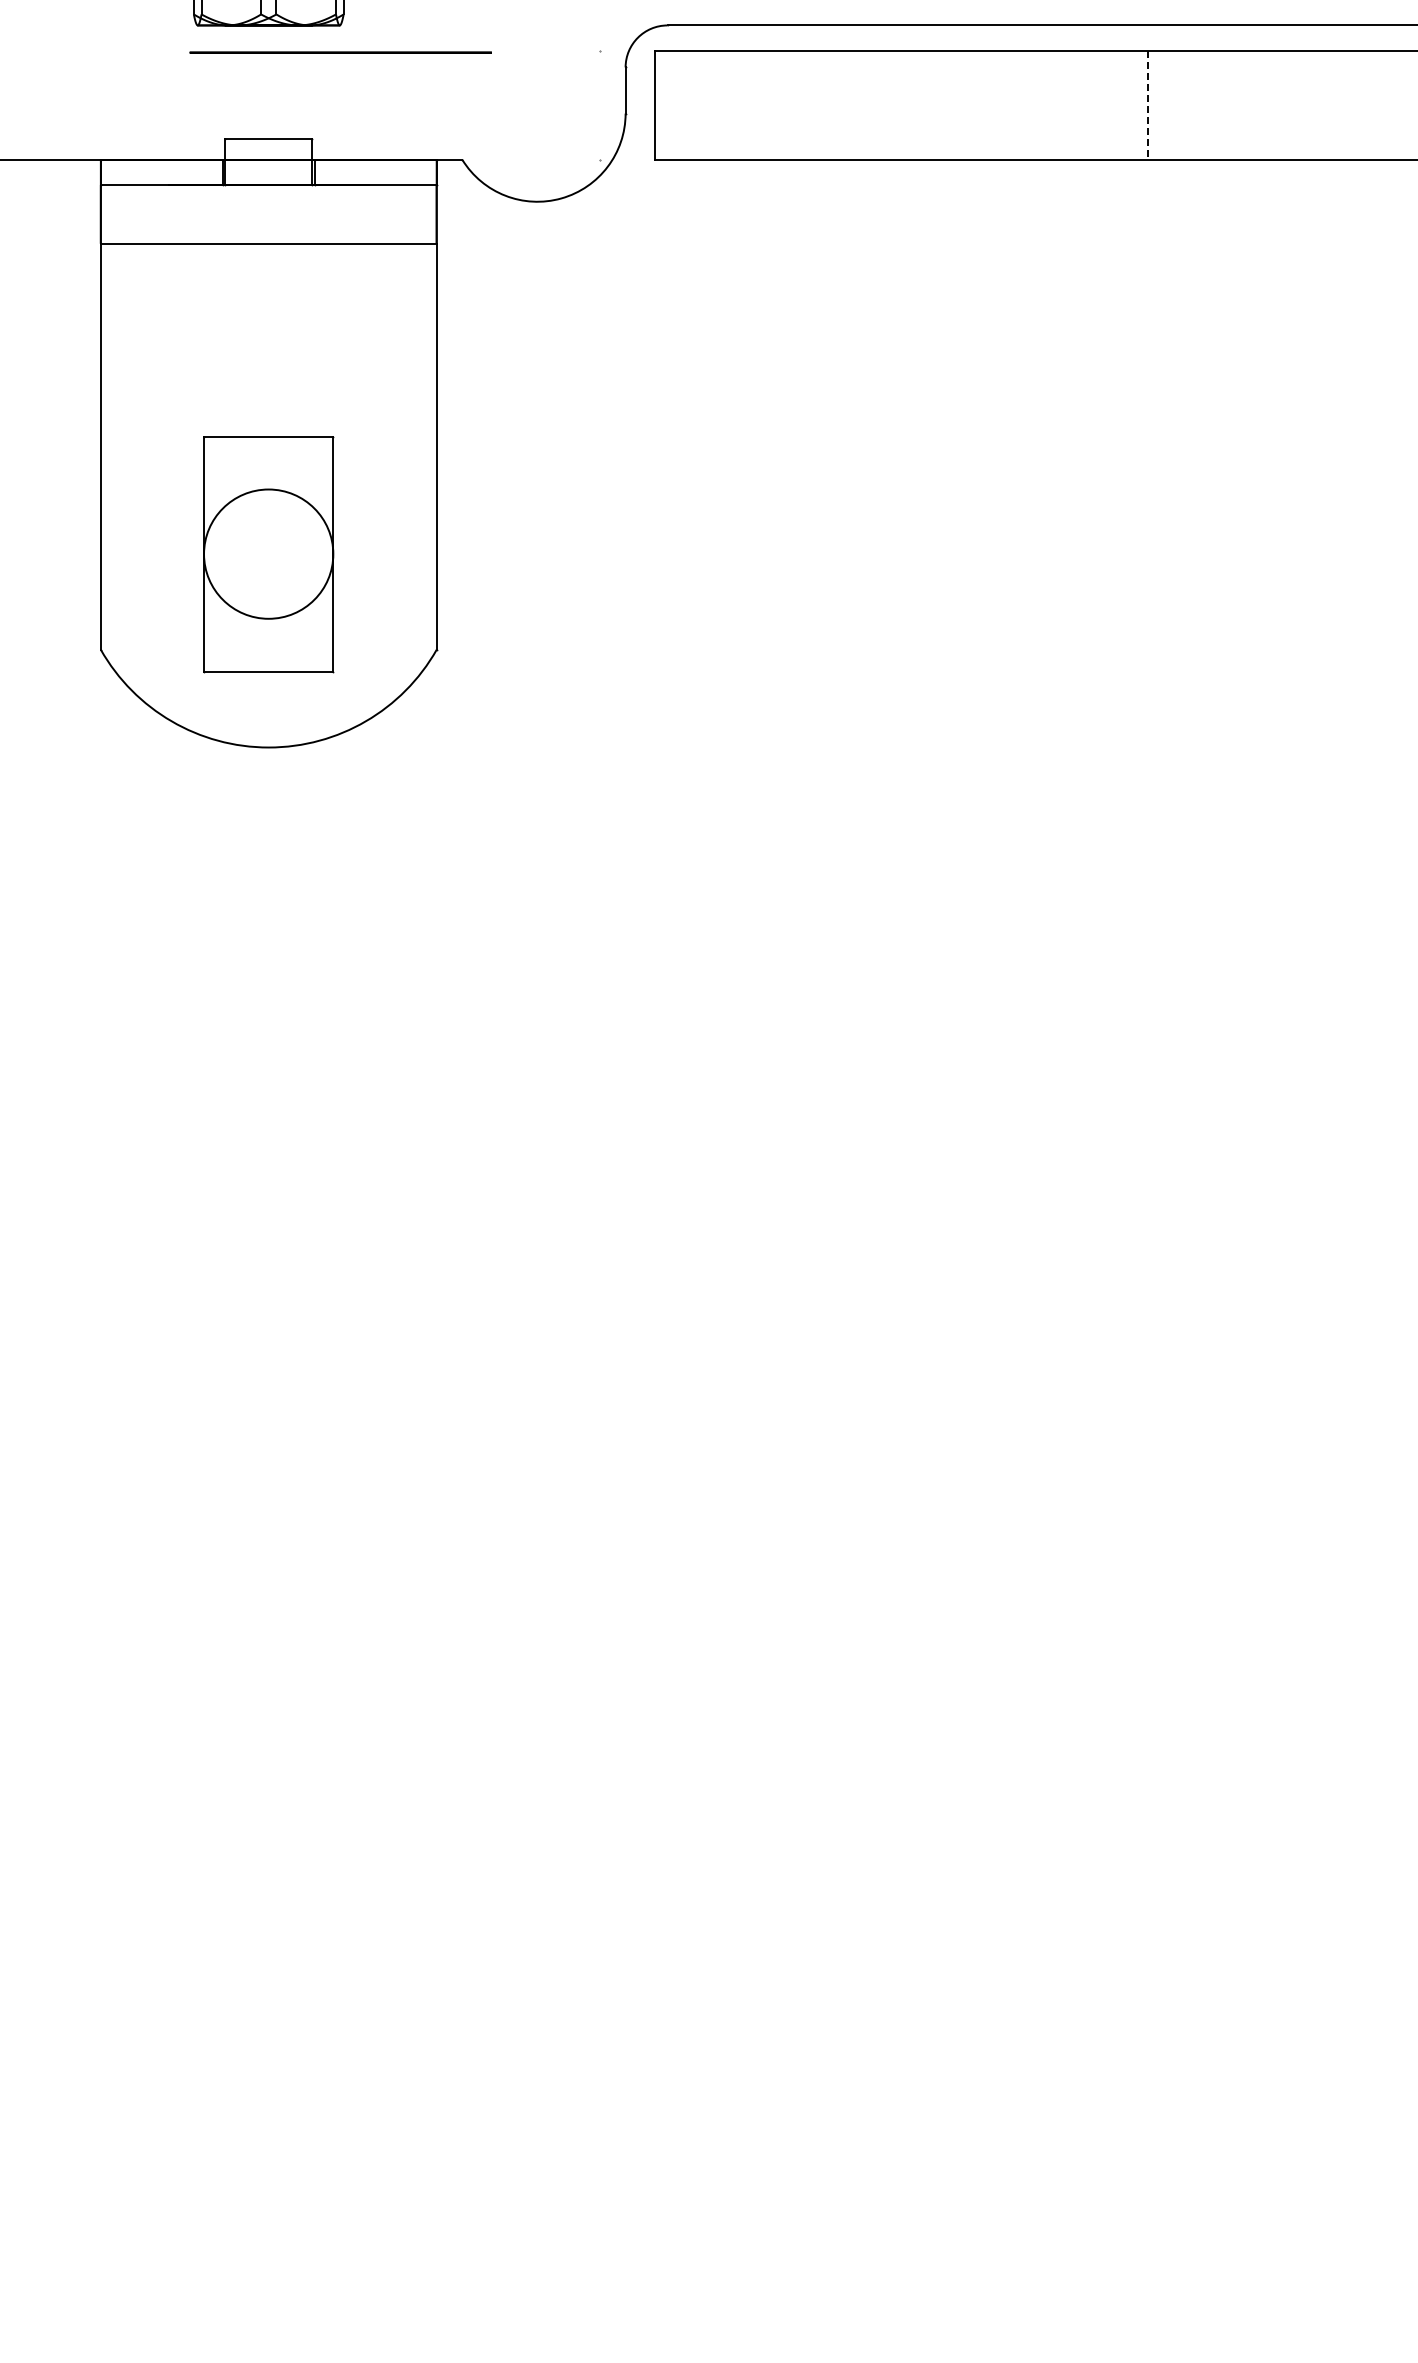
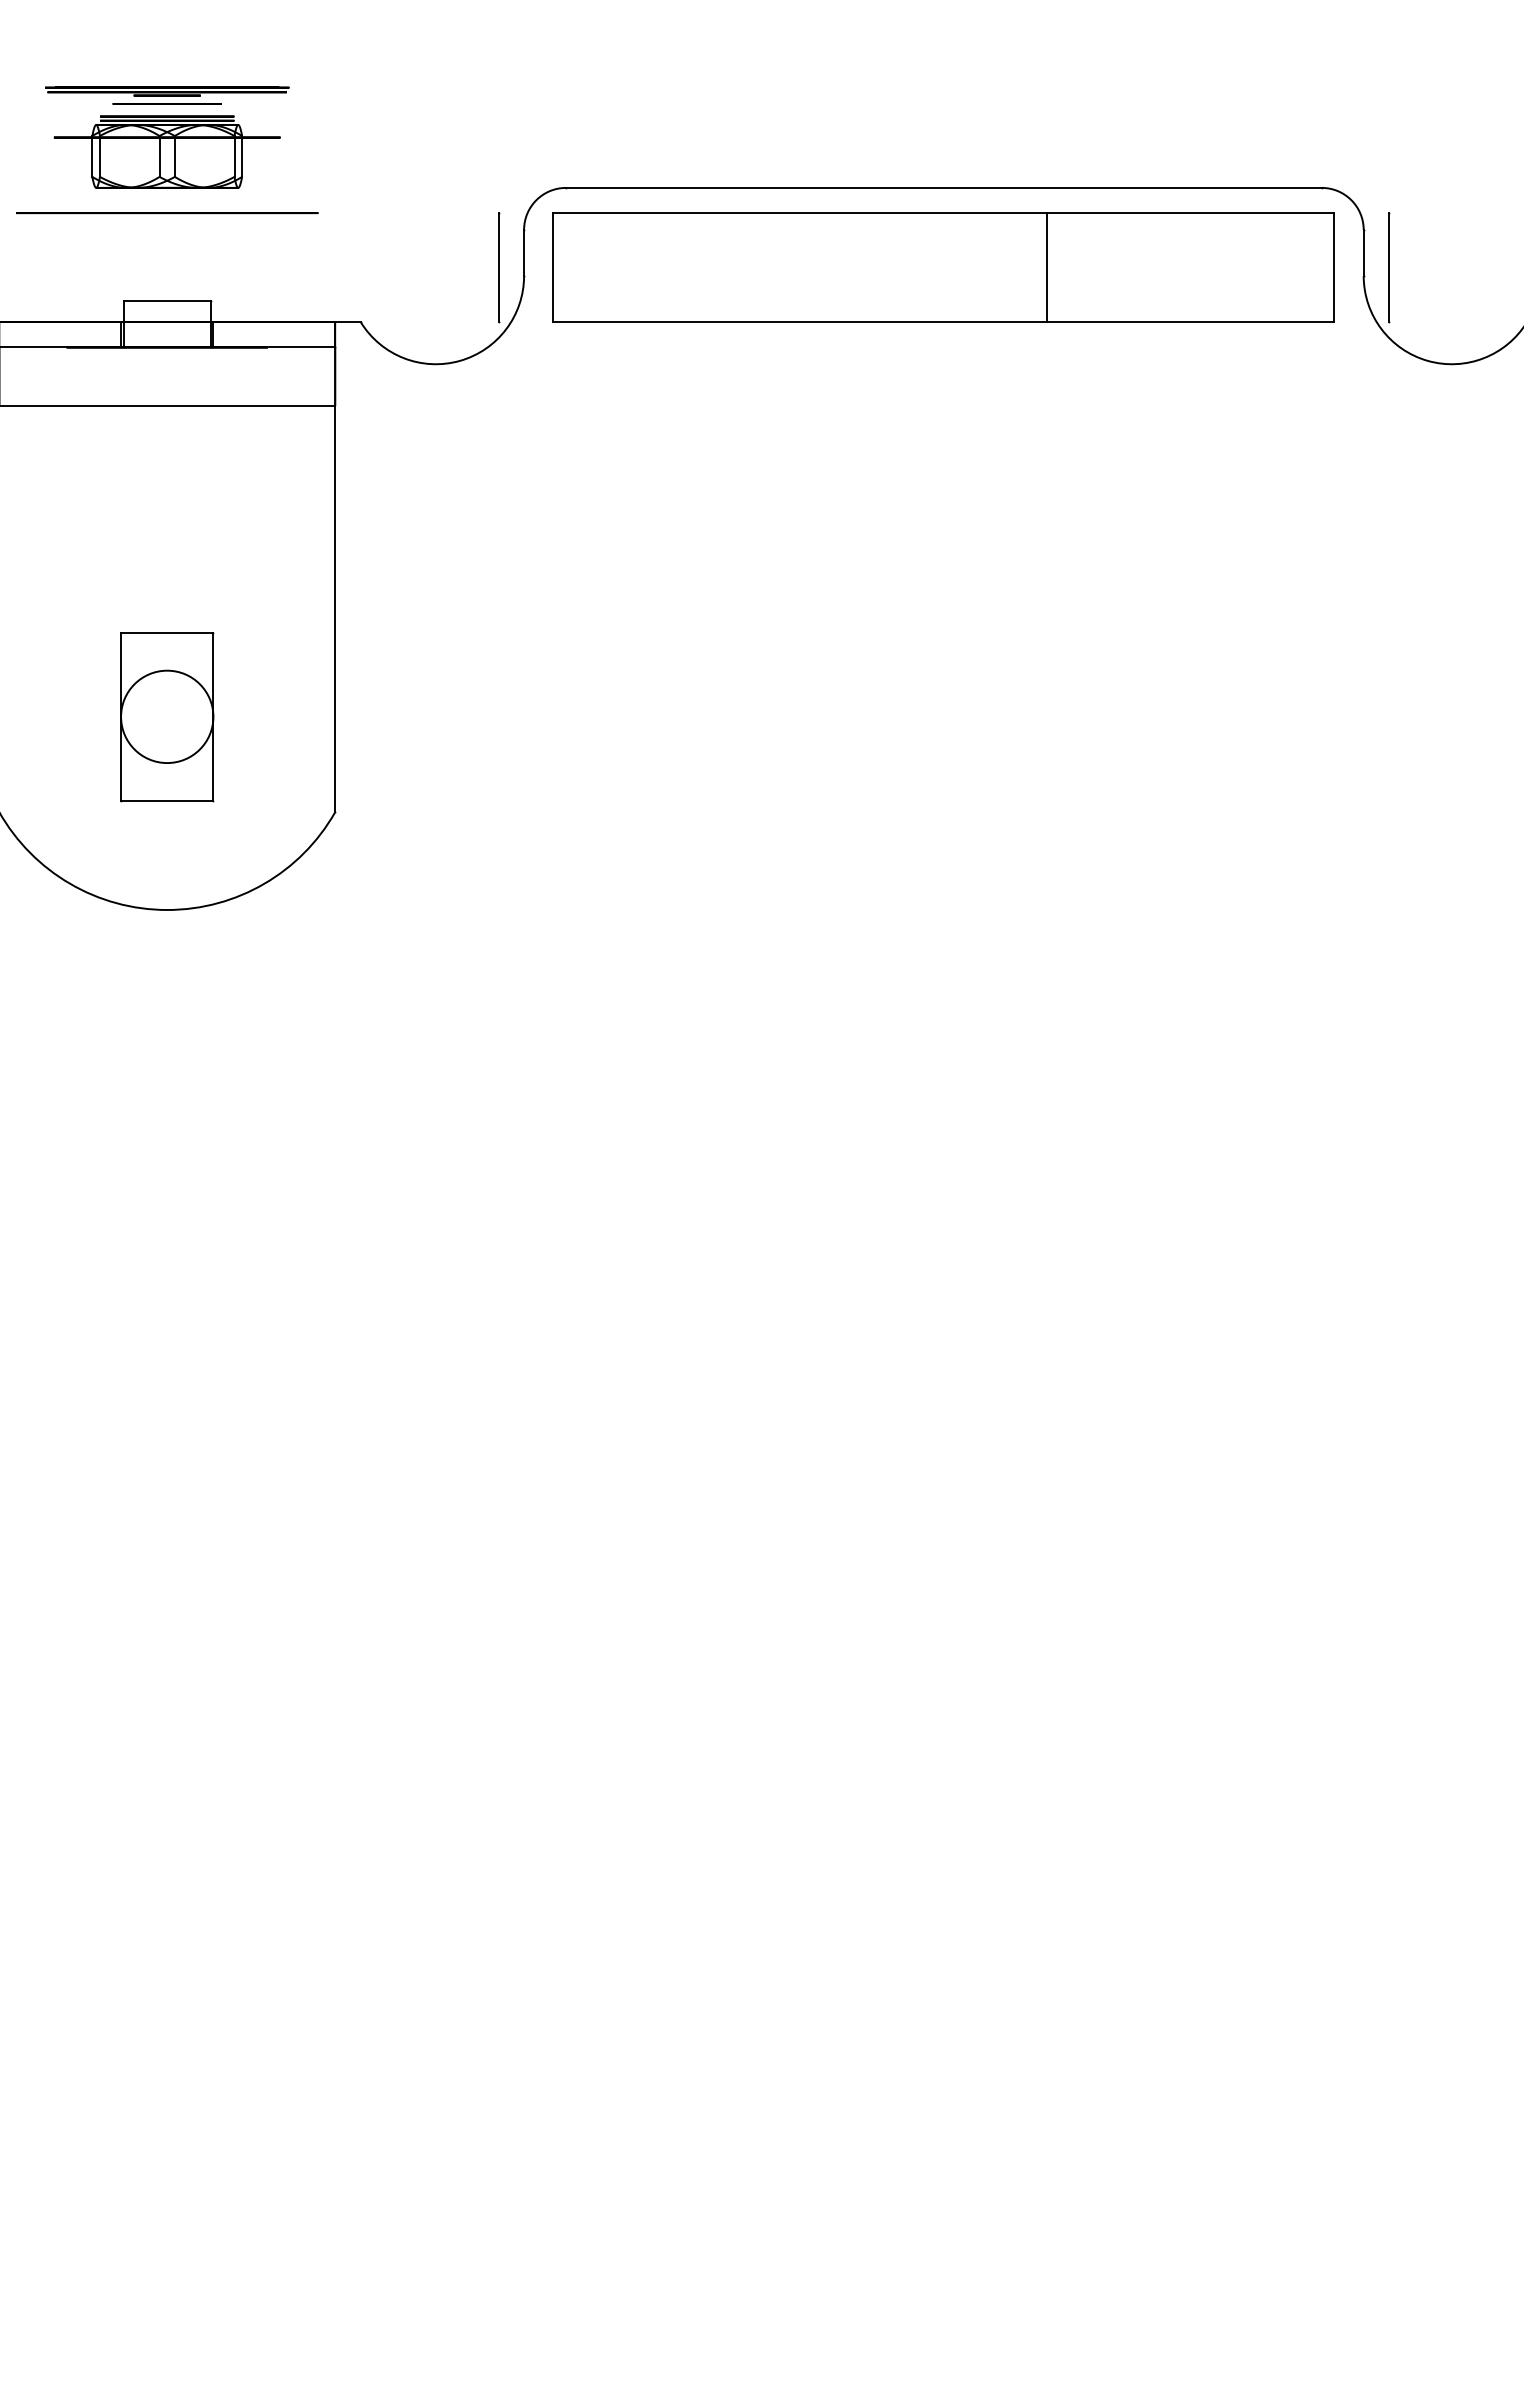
circle: (341, 53) -> (167, 213), moved
line: (600, 105) -> (498, 267), added
line: (1148, 105) -> (1046, 267), dashed -> solid
part: (269, 555) -> (167, 717), size x0.71

